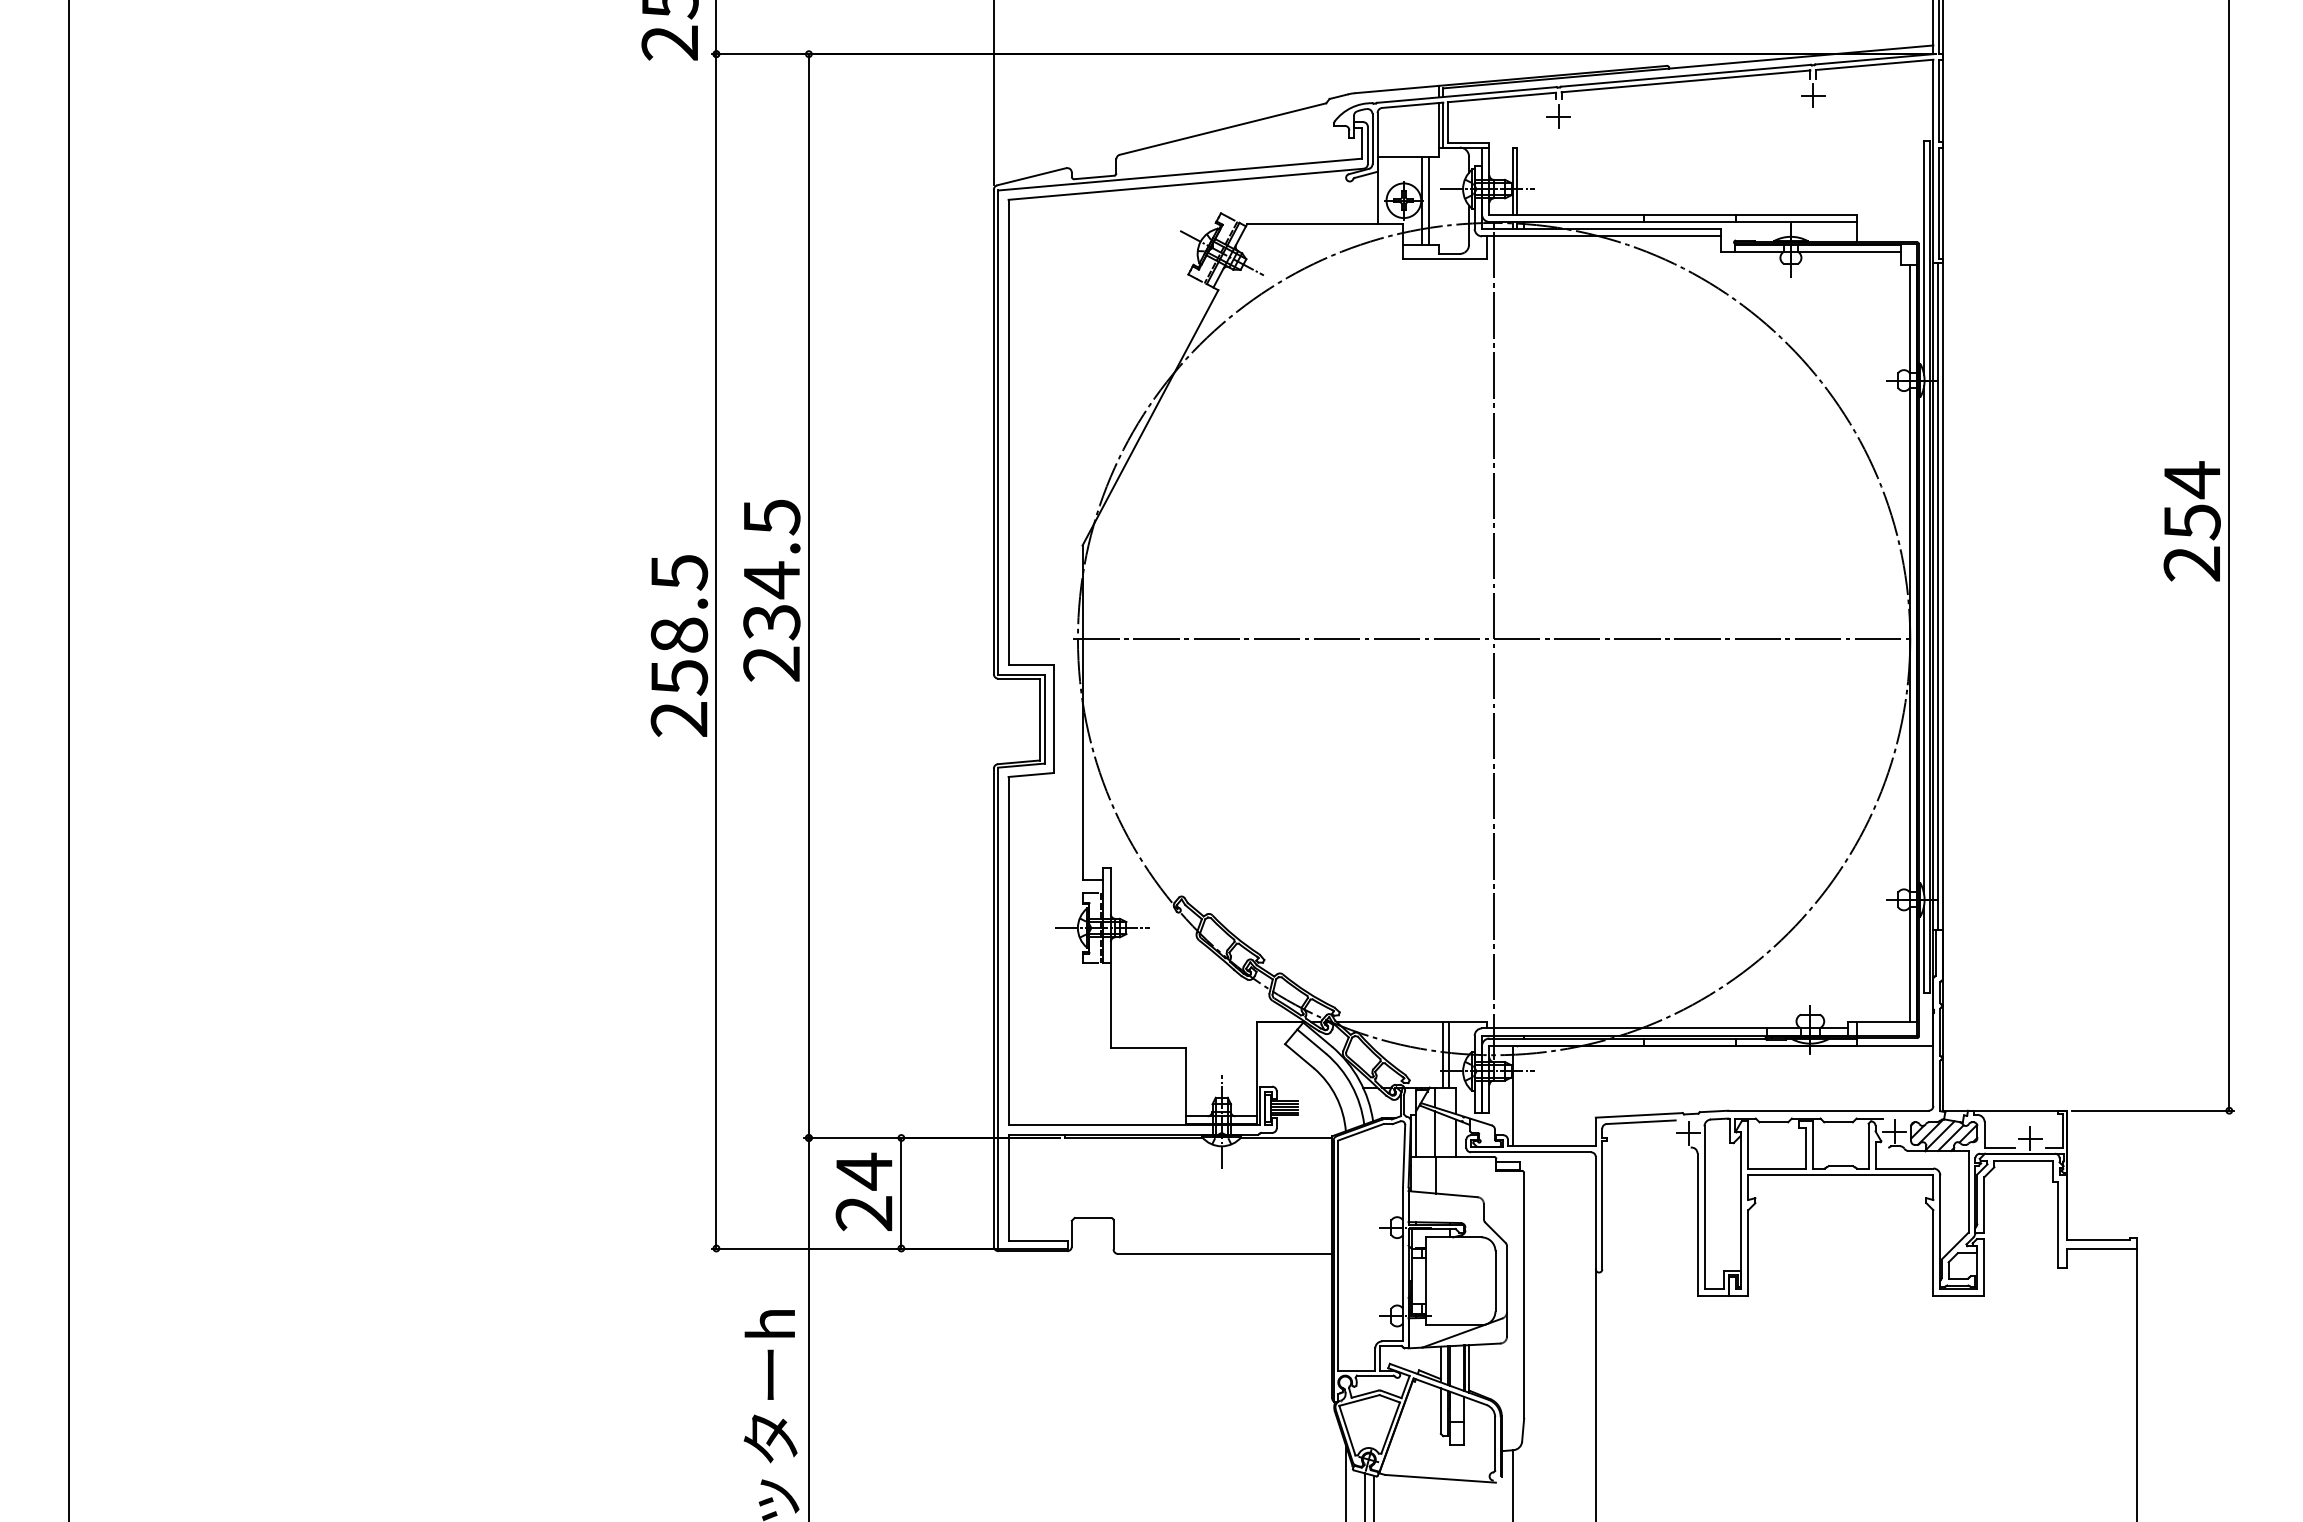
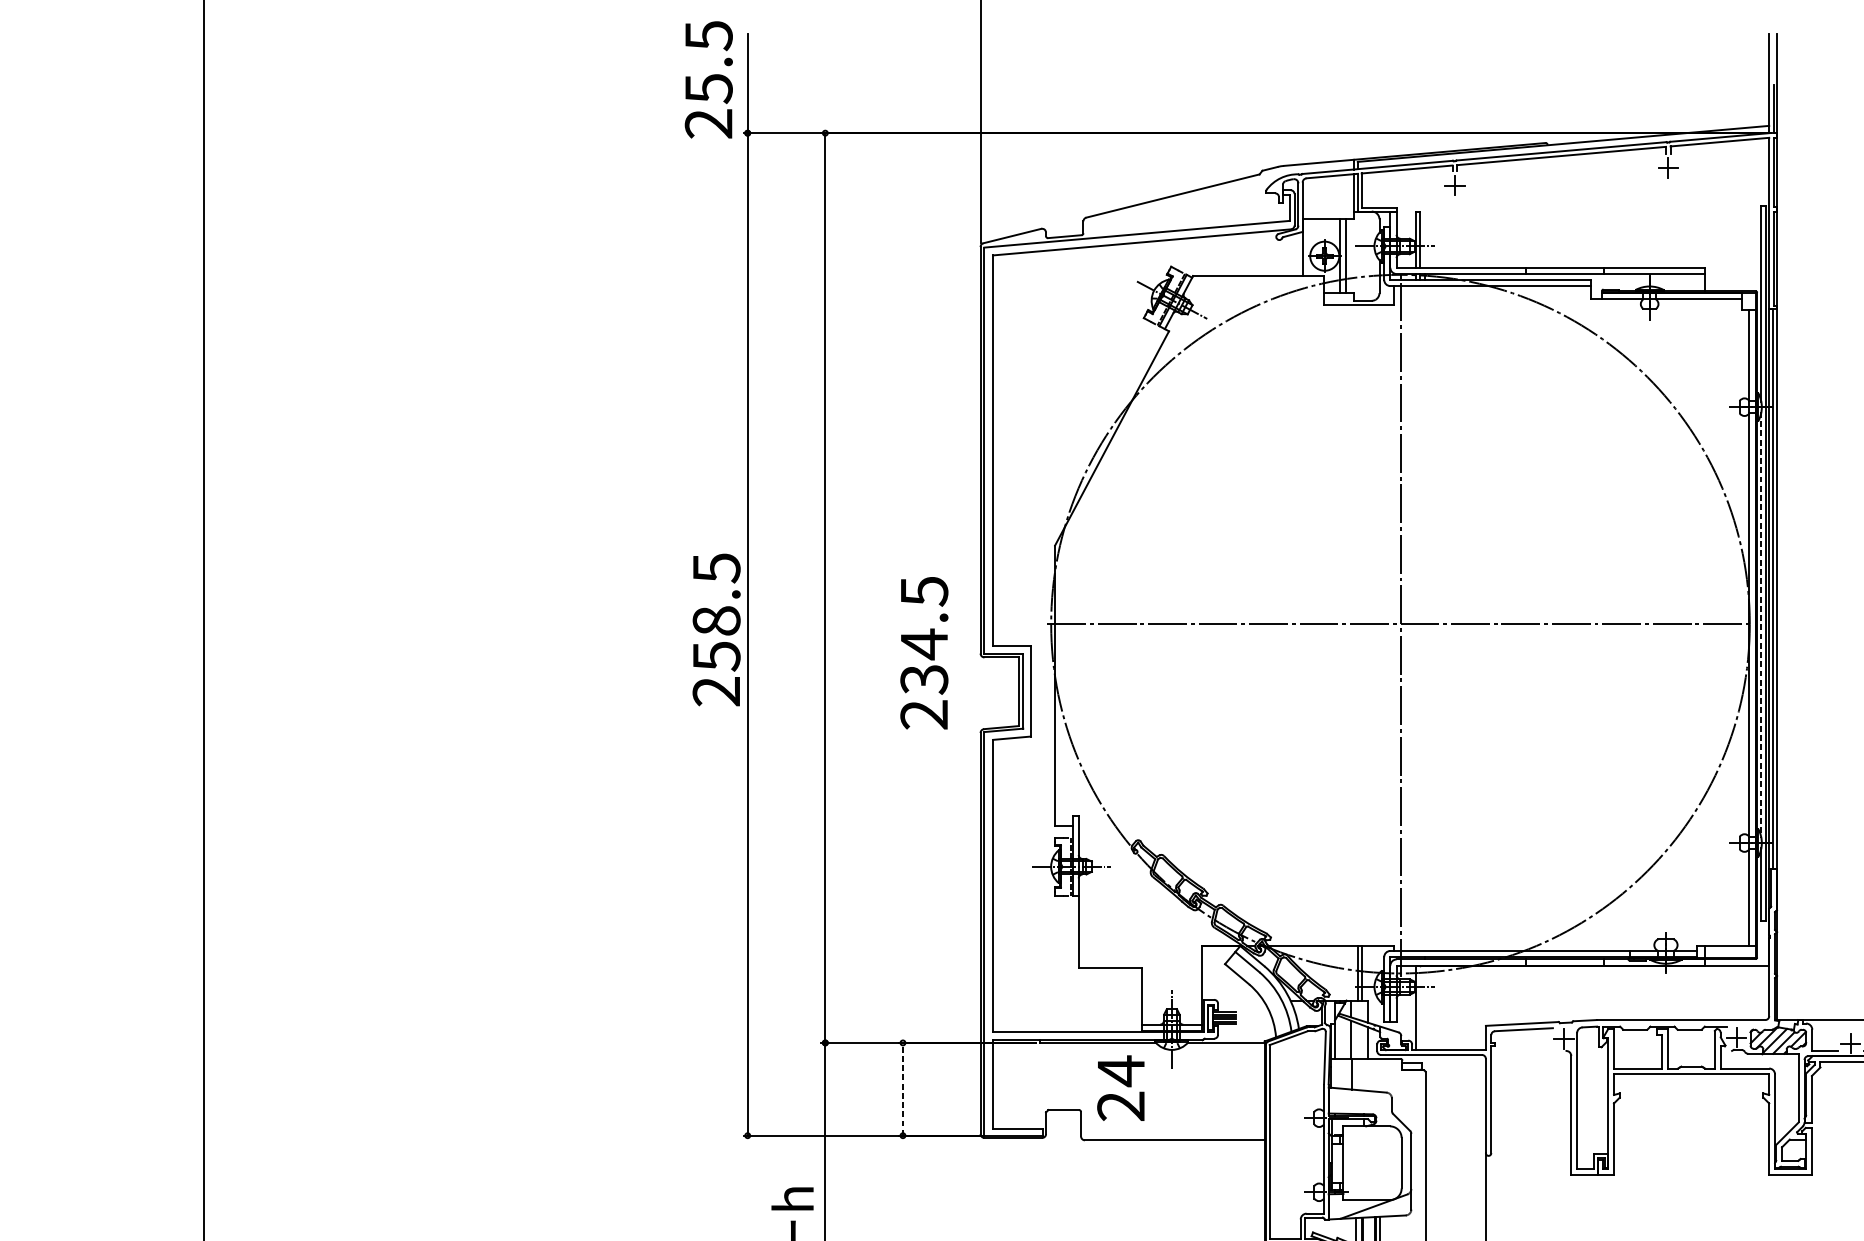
text: (771, 590) -> (924, 653), moved
line: (1924, 640) -> (1761, 625), solid -> dashed
text: (863, 1191) -> (1120, 1087), moved
line: (901, 1192) -> (903, 1088), solid -> dashed

